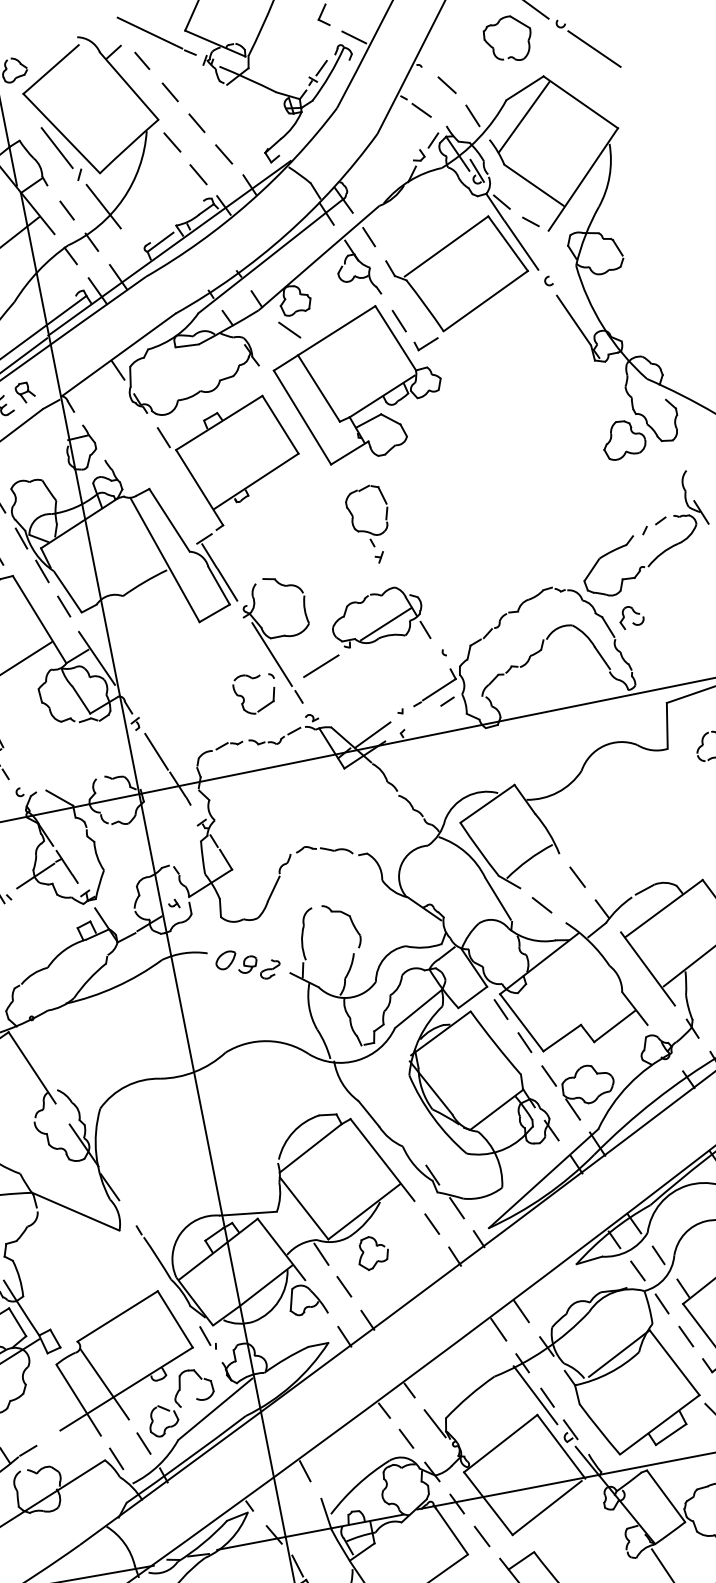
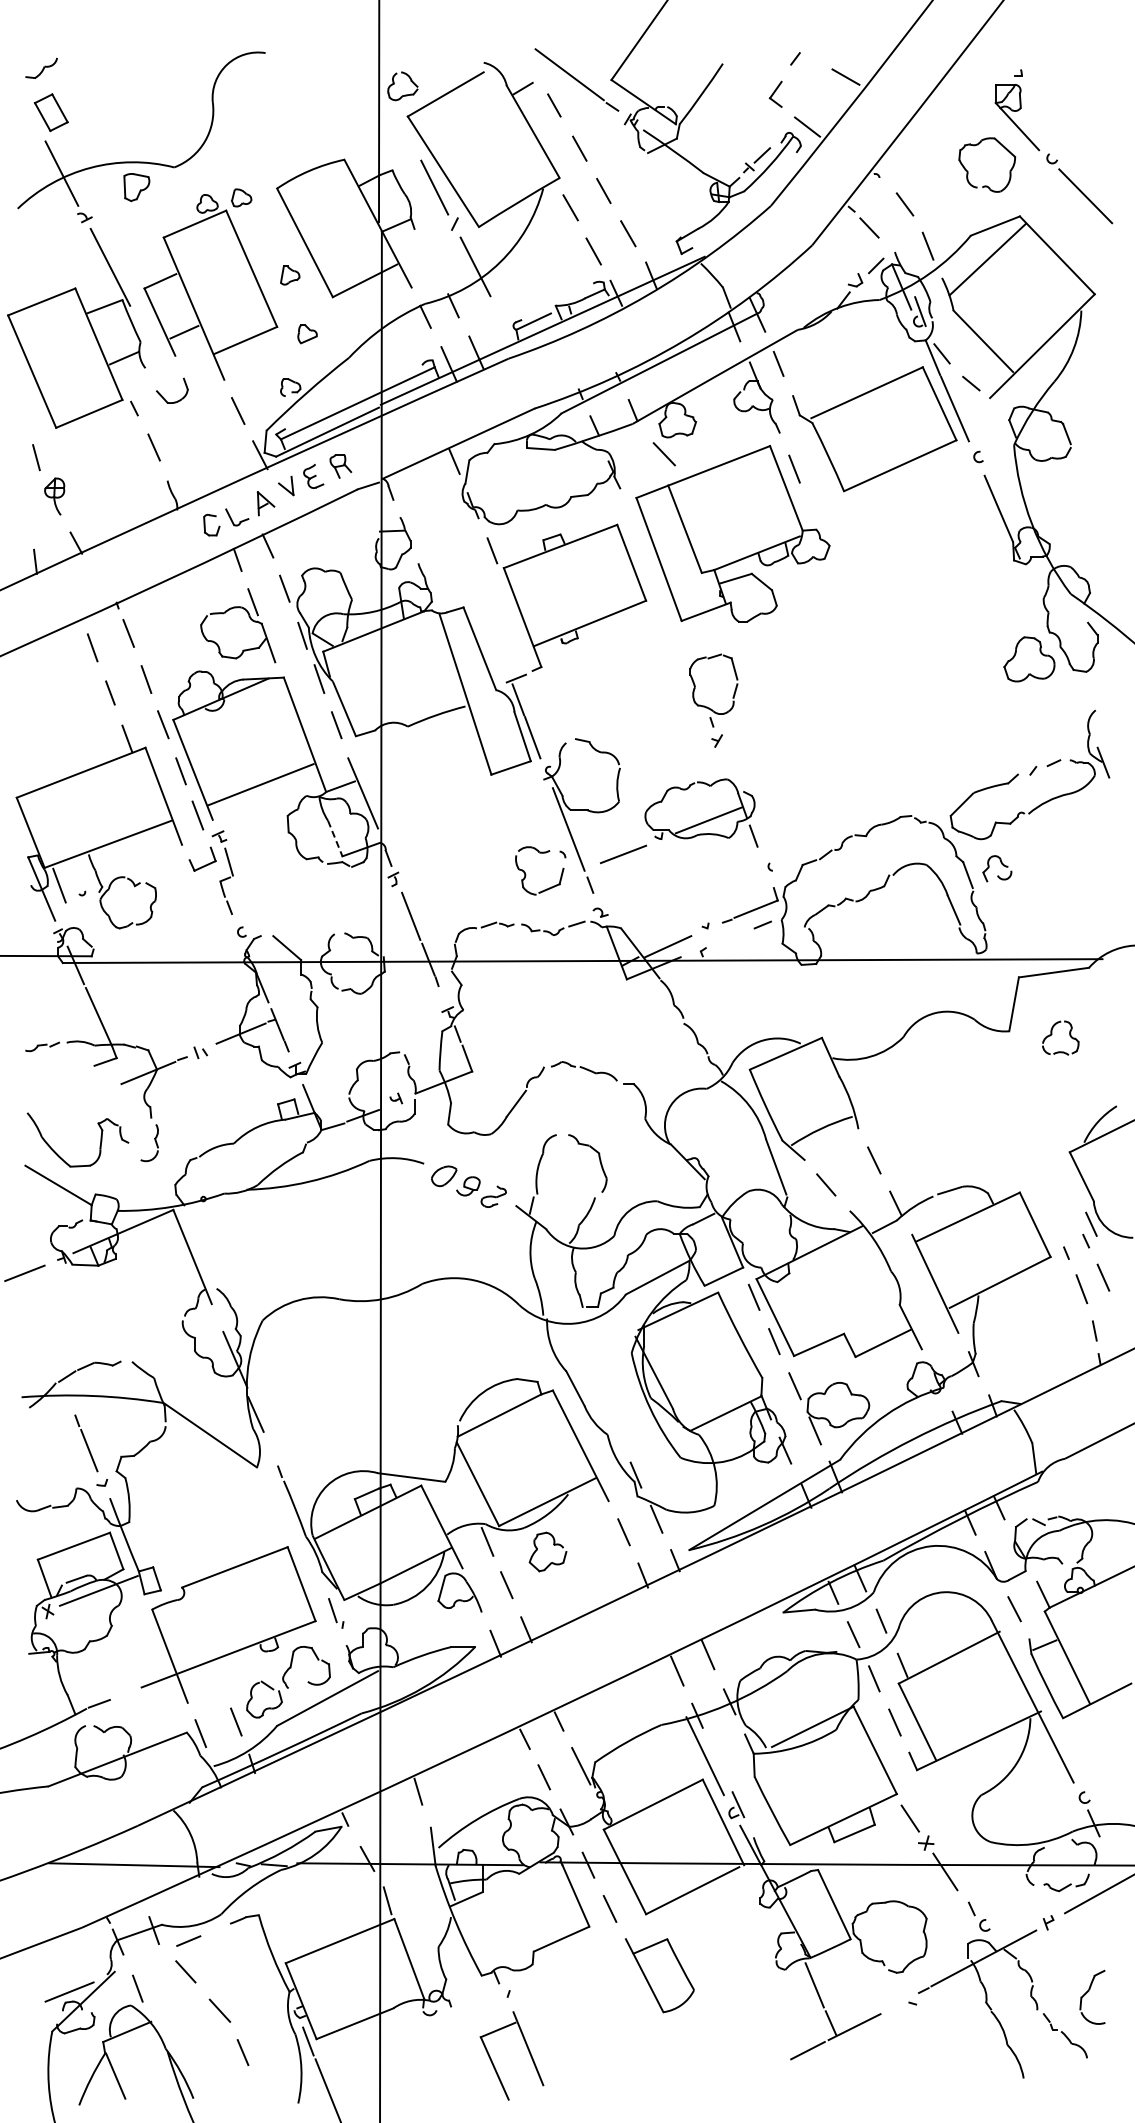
line: (66, 211) -> (431, 263), removed
part: (426, 344) -> (821, 502), removed
line: (81, 700) -> (335, 839), solid -> dashed
line: (104, 1384) -> (203, 1643), removed
line: (547, 1397) -> (718, 1761), removed

